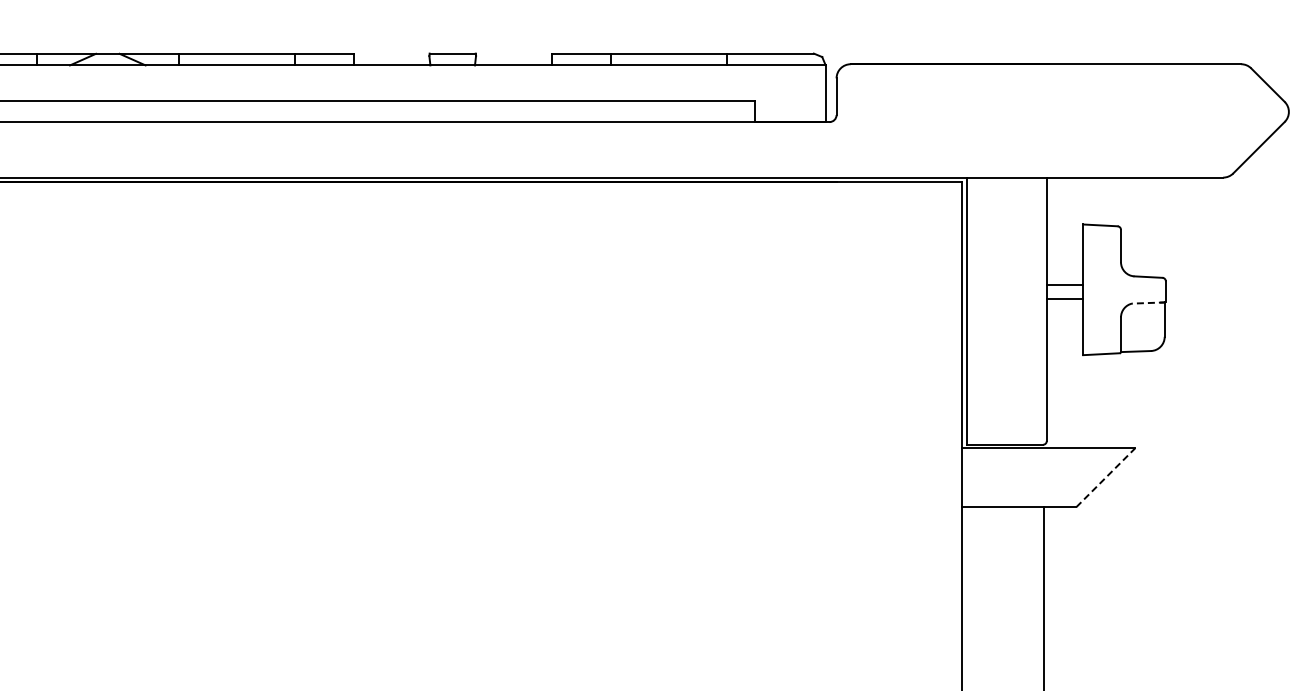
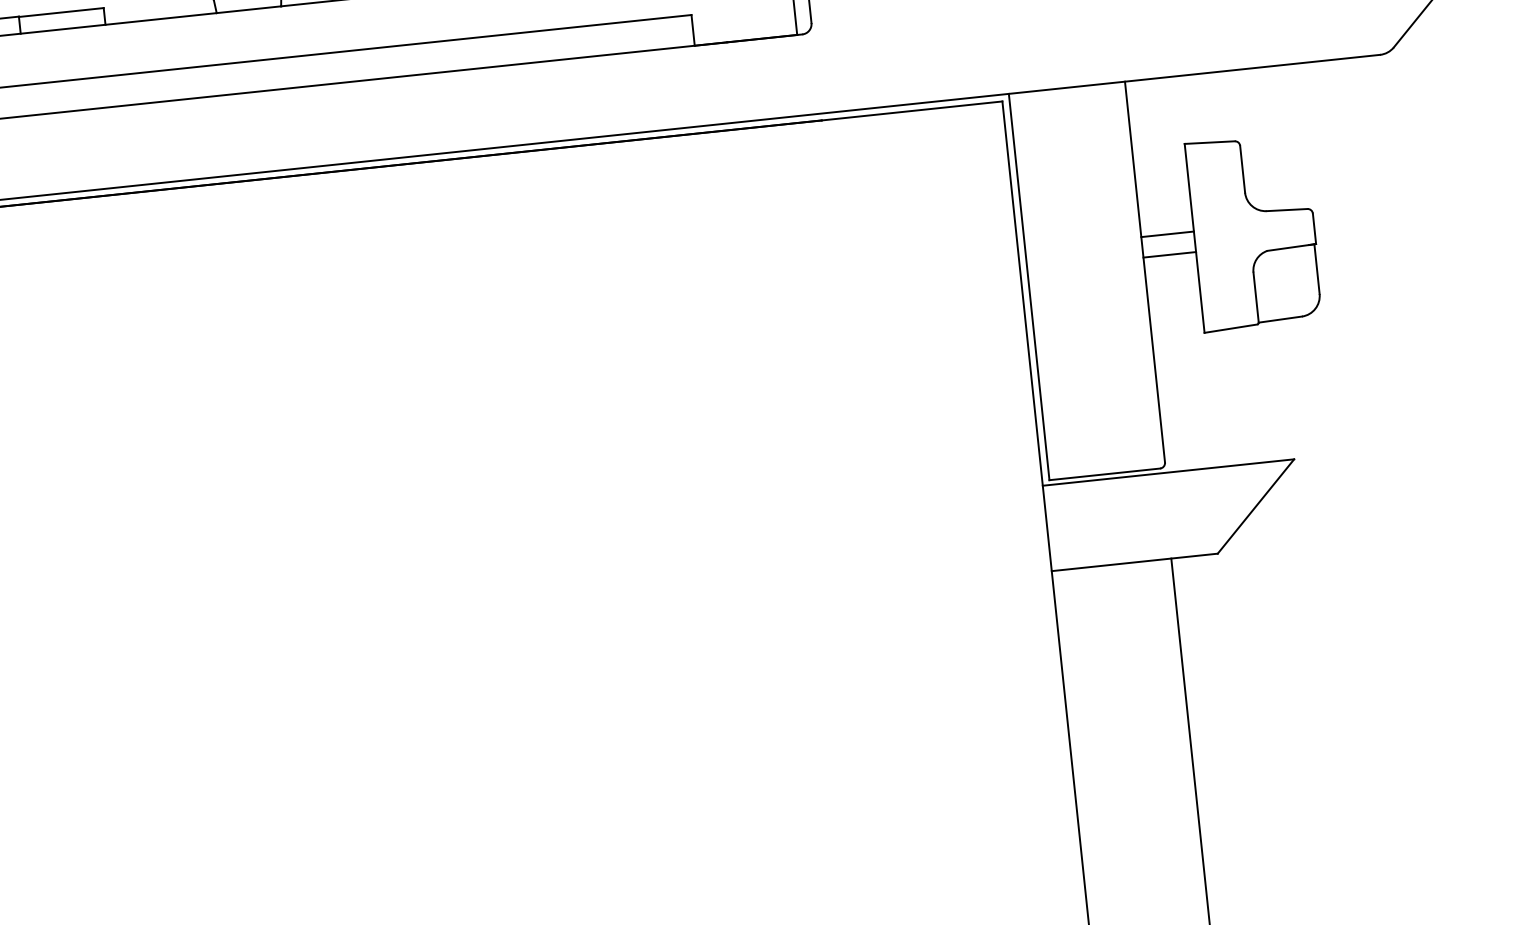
line: (1149, 303) -> (1292, 248), dashed -> solid
line: (1105, 477) -> (1255, 506), dashed -> solid

